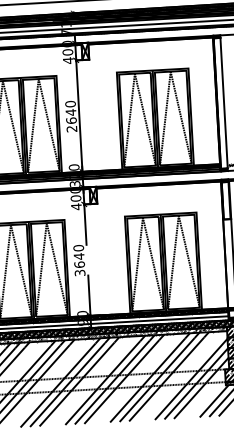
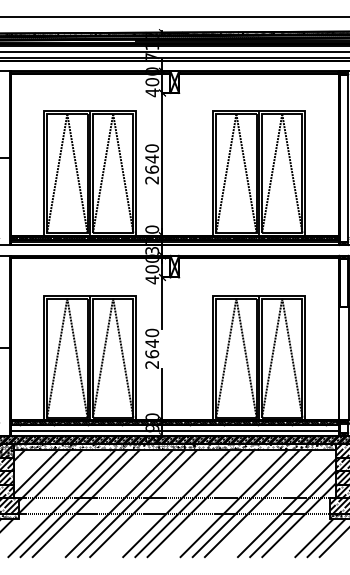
text: (80, 272) -> (152, 364), 3640 -> 2640

